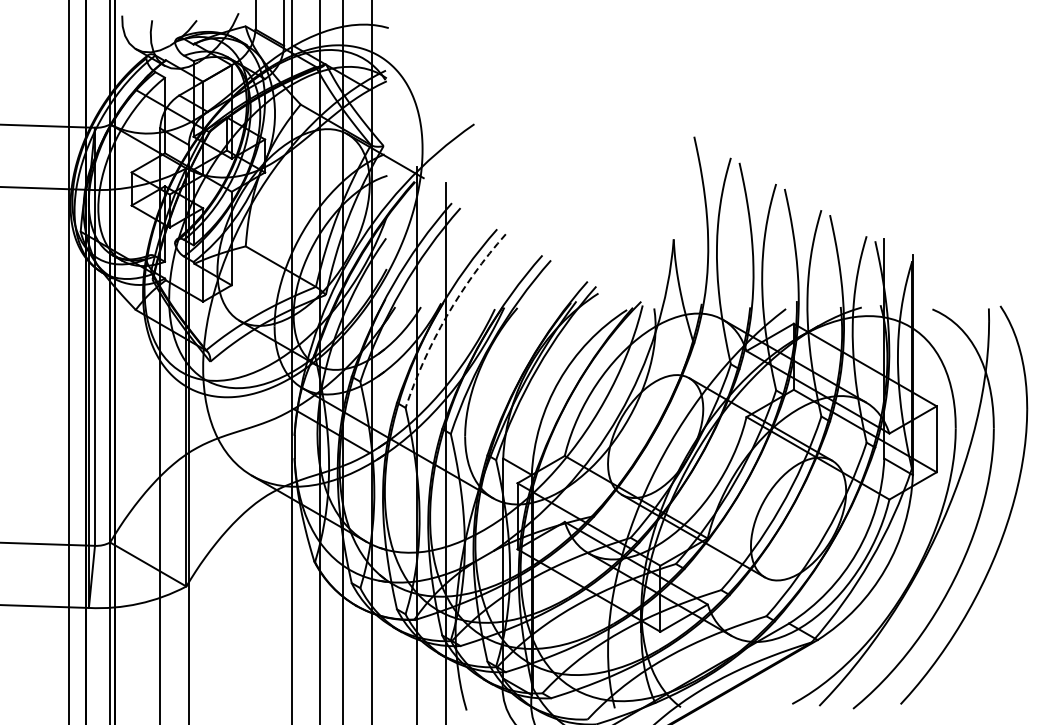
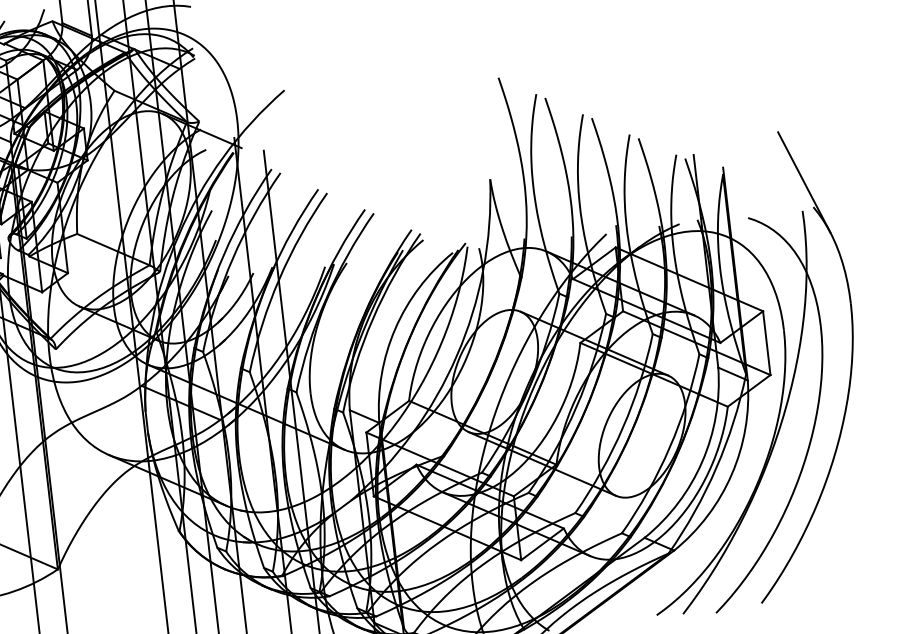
line: (993, 279) -> (803, 182), added
arc: (446, 316) -> (279, 279), dashed -> solid

